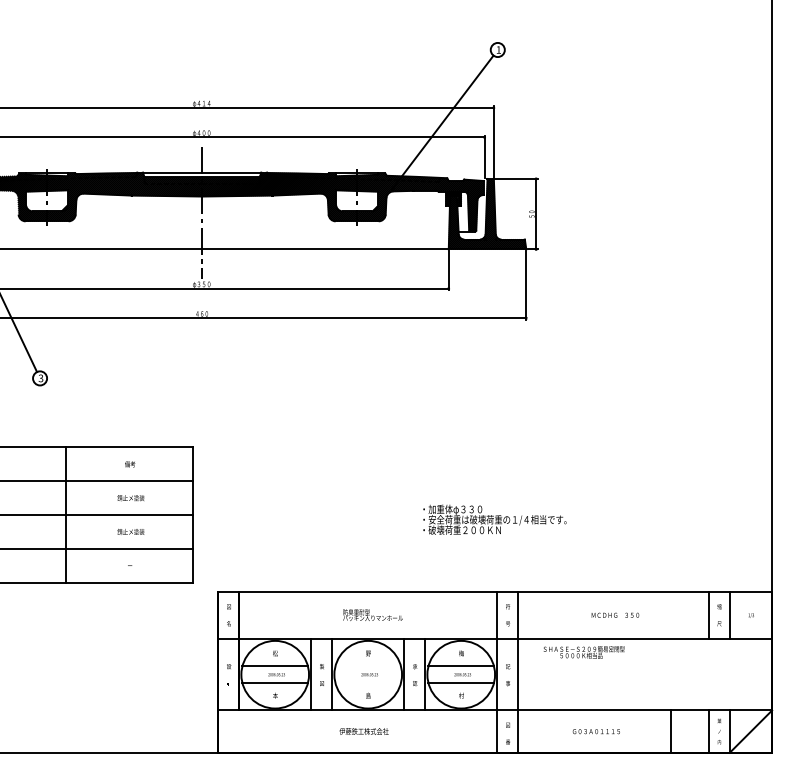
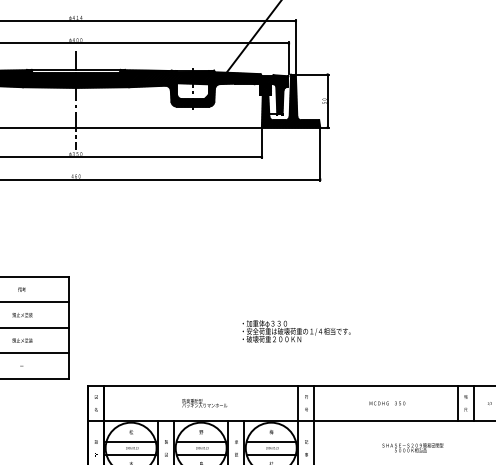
text: (583, 652) -> (412, 448), moved
line: (367, 666) -> (200, 441), added
line: (367, 683) -> (200, 454), added

